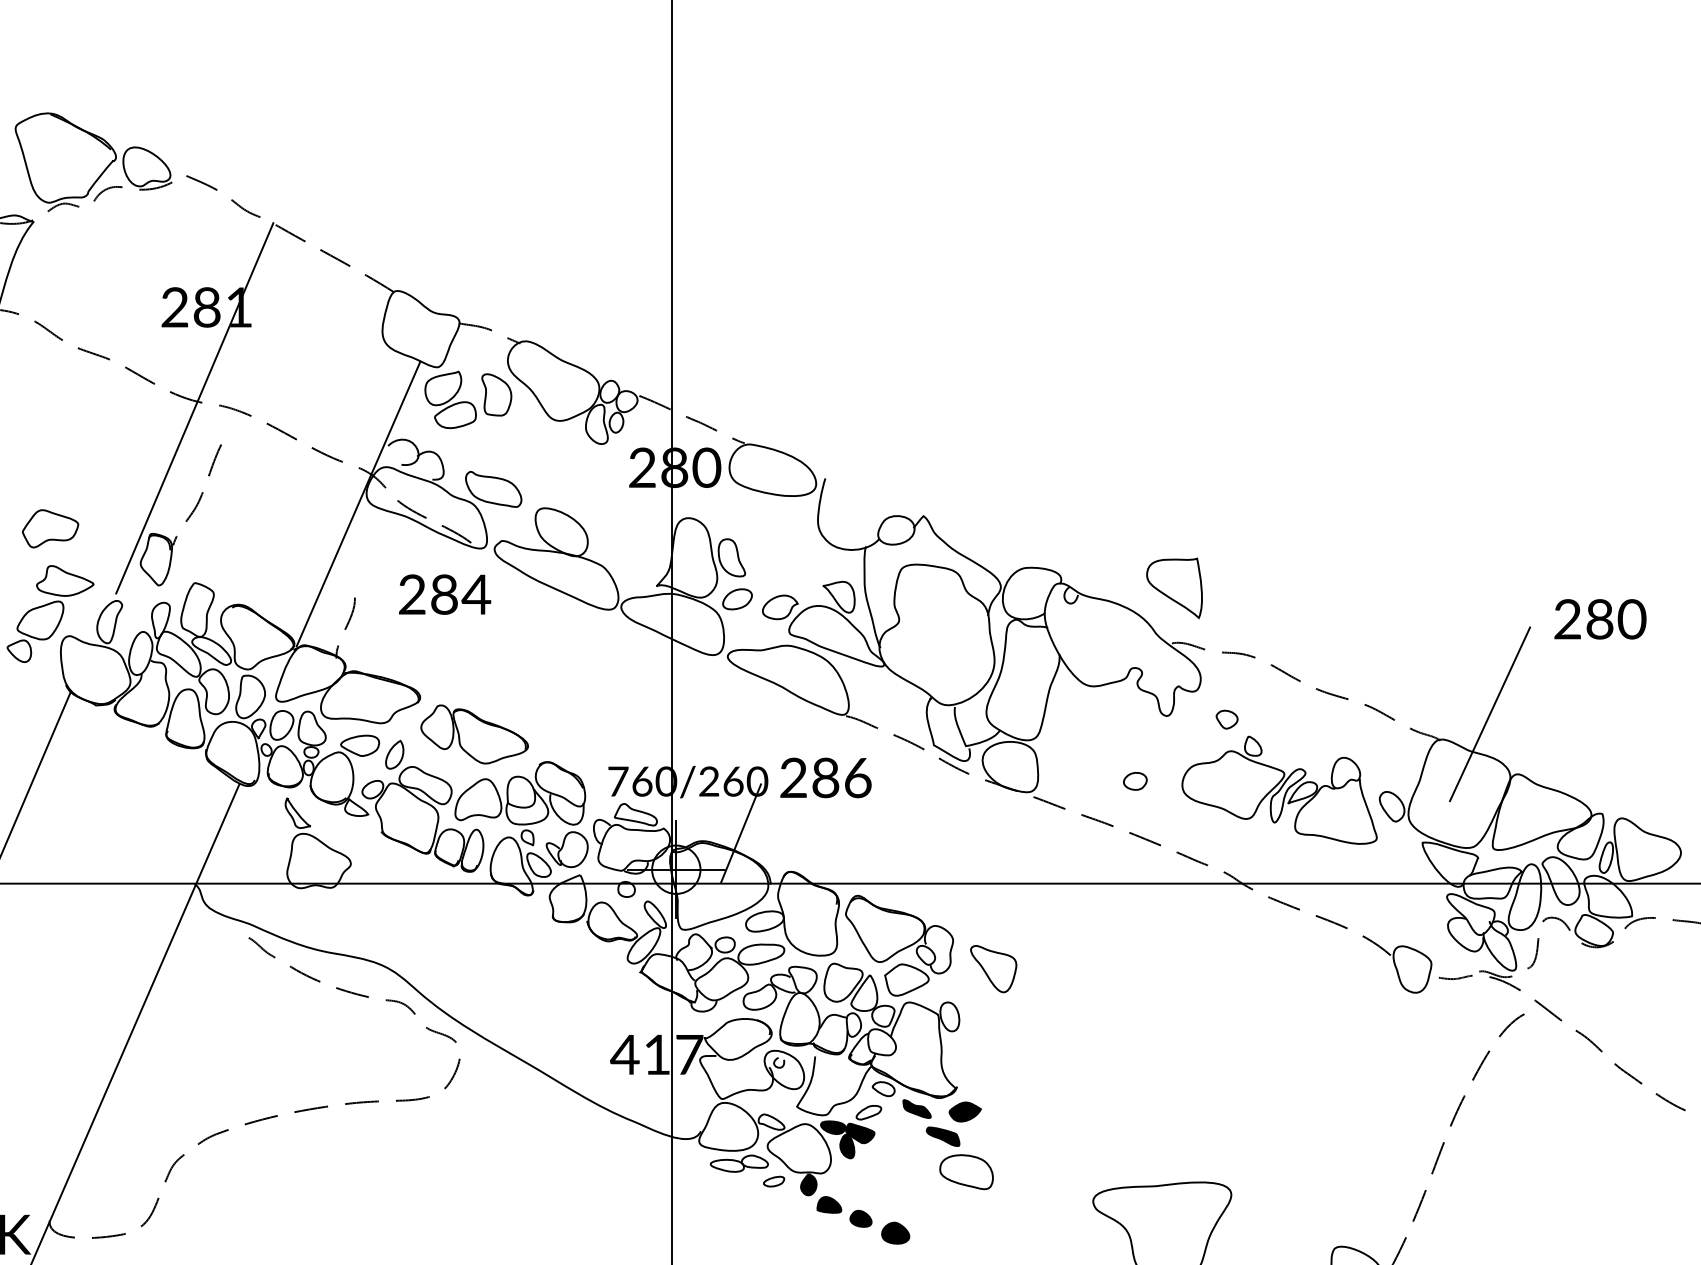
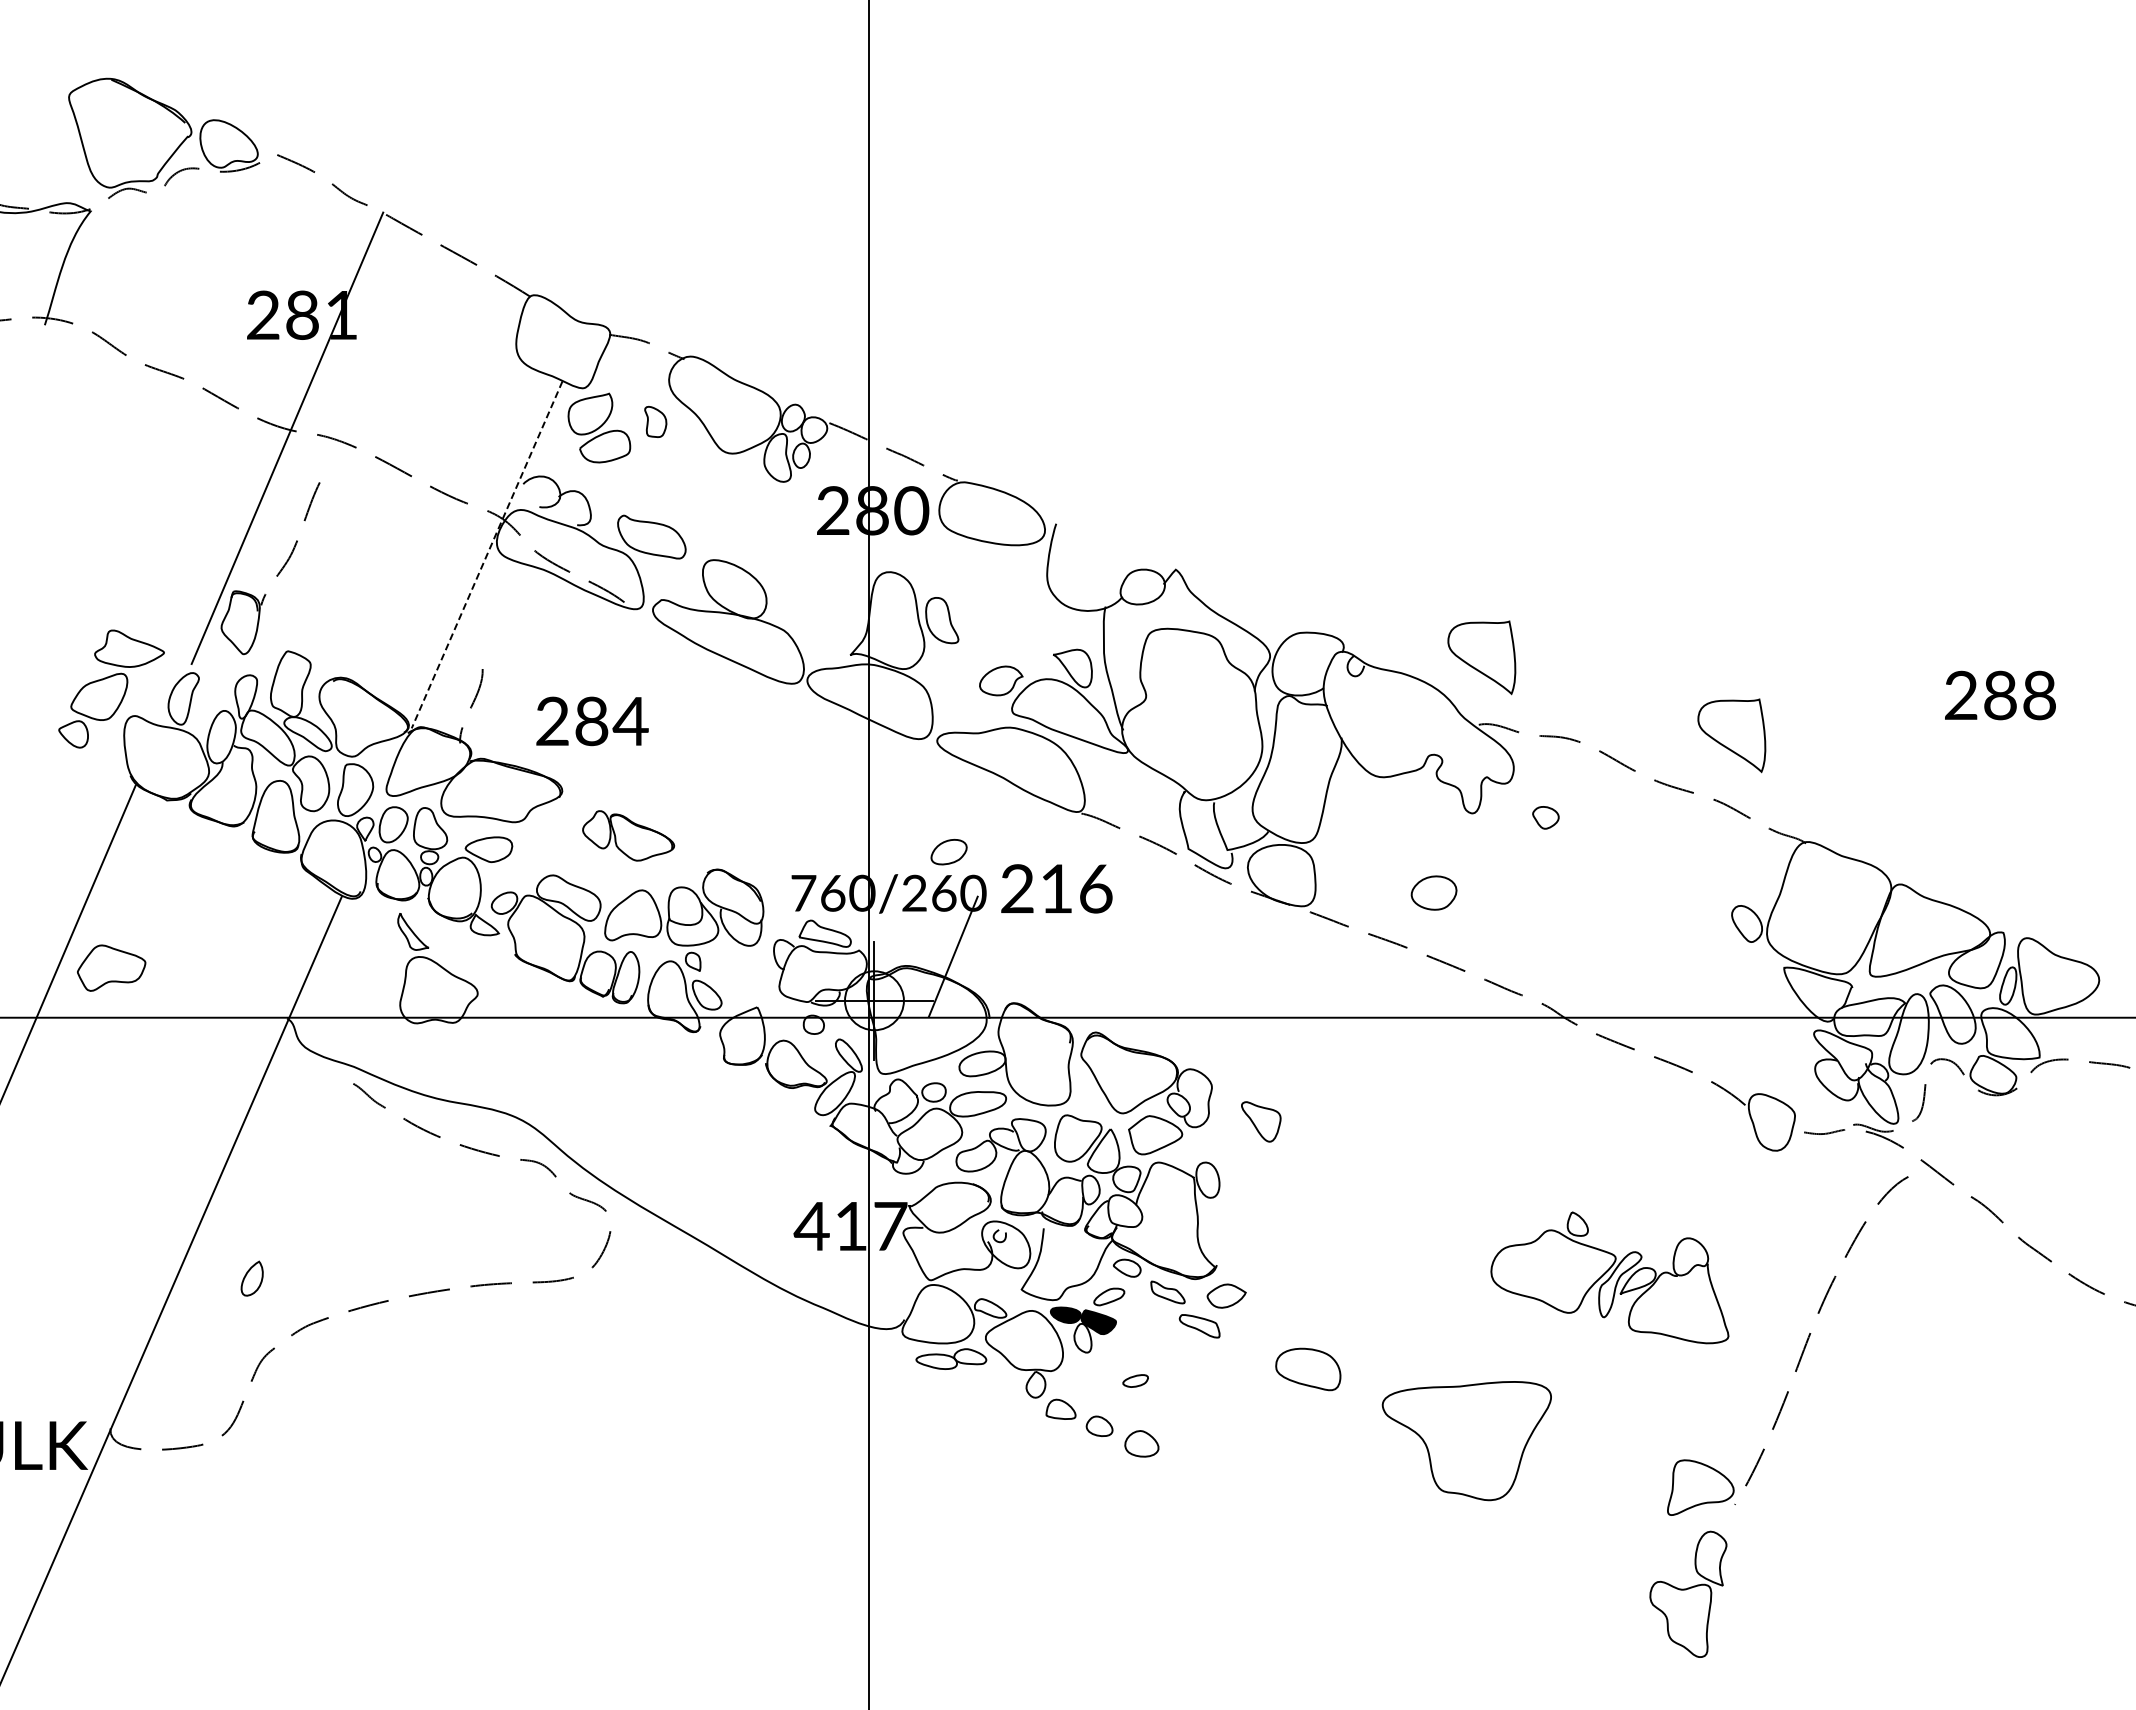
part: (496, 394) -> (655, 421), size x0.6
line: (358, 504) -> (486, 555), solid -> dashed
part: (50, 528) -> (111, 967), moved
text: (445, 594) -> (592, 721), moved
part: (737, 599) -> (948, 852), moved
text: (1631, 619) -> (2039, 695), 280 -> 288
part: (1379, 652) -> (1731, 735), added
line: (1490, 714) -> (1866, 811), removed
part: (474, 734) -> (628, 835), size x0.7
part: (394, 754) -> (251, 1278), moved
text: (825, 777) -> (1056, 888), 286 -> 216
part: (1134, 780) -> (1433, 892), size x1.6
part: (1279, 789) -> (1609, 1277), moved
part: (567, 849) -> (741, 976), removed
part: (992, 968) -> (1260, 1121), size x0.7
fill: (916, 1109) -> (1167, 1292), removed
fill: (965, 1111) -> (1226, 1295), removed
fill: (942, 1136) -> (1199, 1325), removed
fill: (846, 1145) -> (1082, 1337), removed
part: (966, 1172) -> (1308, 1369), moved
part: (773, 1181) -> (1135, 1380), moved
fill: (808, 1184) -> (1035, 1384), removed
fill: (828, 1205) -> (1060, 1409), removed
fill: (860, 1218) -> (1099, 1426), removed
fill: (895, 1232) -> (1141, 1443), removed

